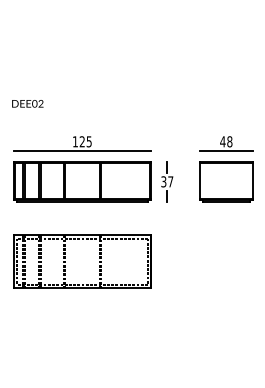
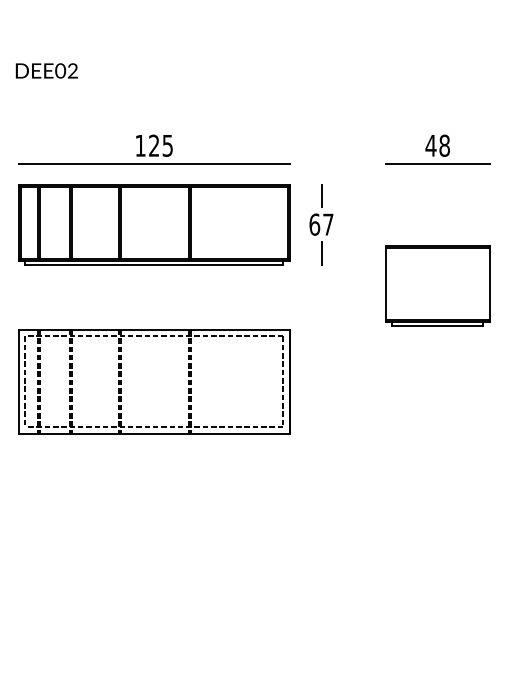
text: (163, 181) -> (314, 223), 37 -> 67
part: (226, 181) -> (438, 285), moved

